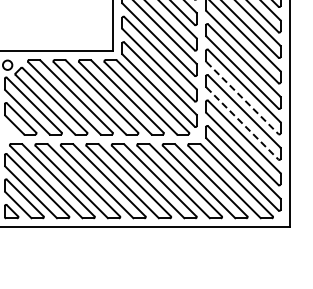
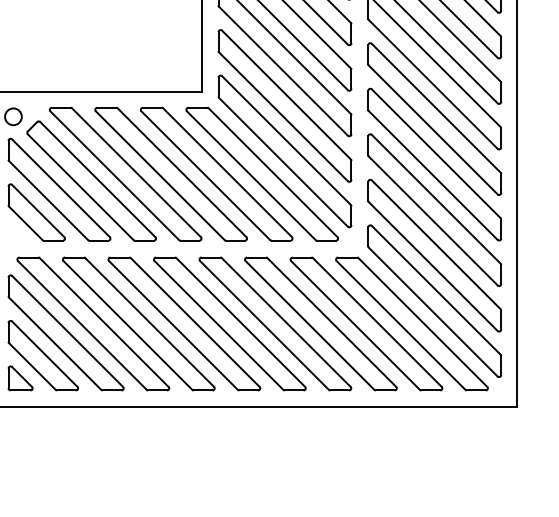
line: (242, 98) -> (433, 176), dashed -> solid
line: (242, 123) -> (433, 220), dashed -> solid

